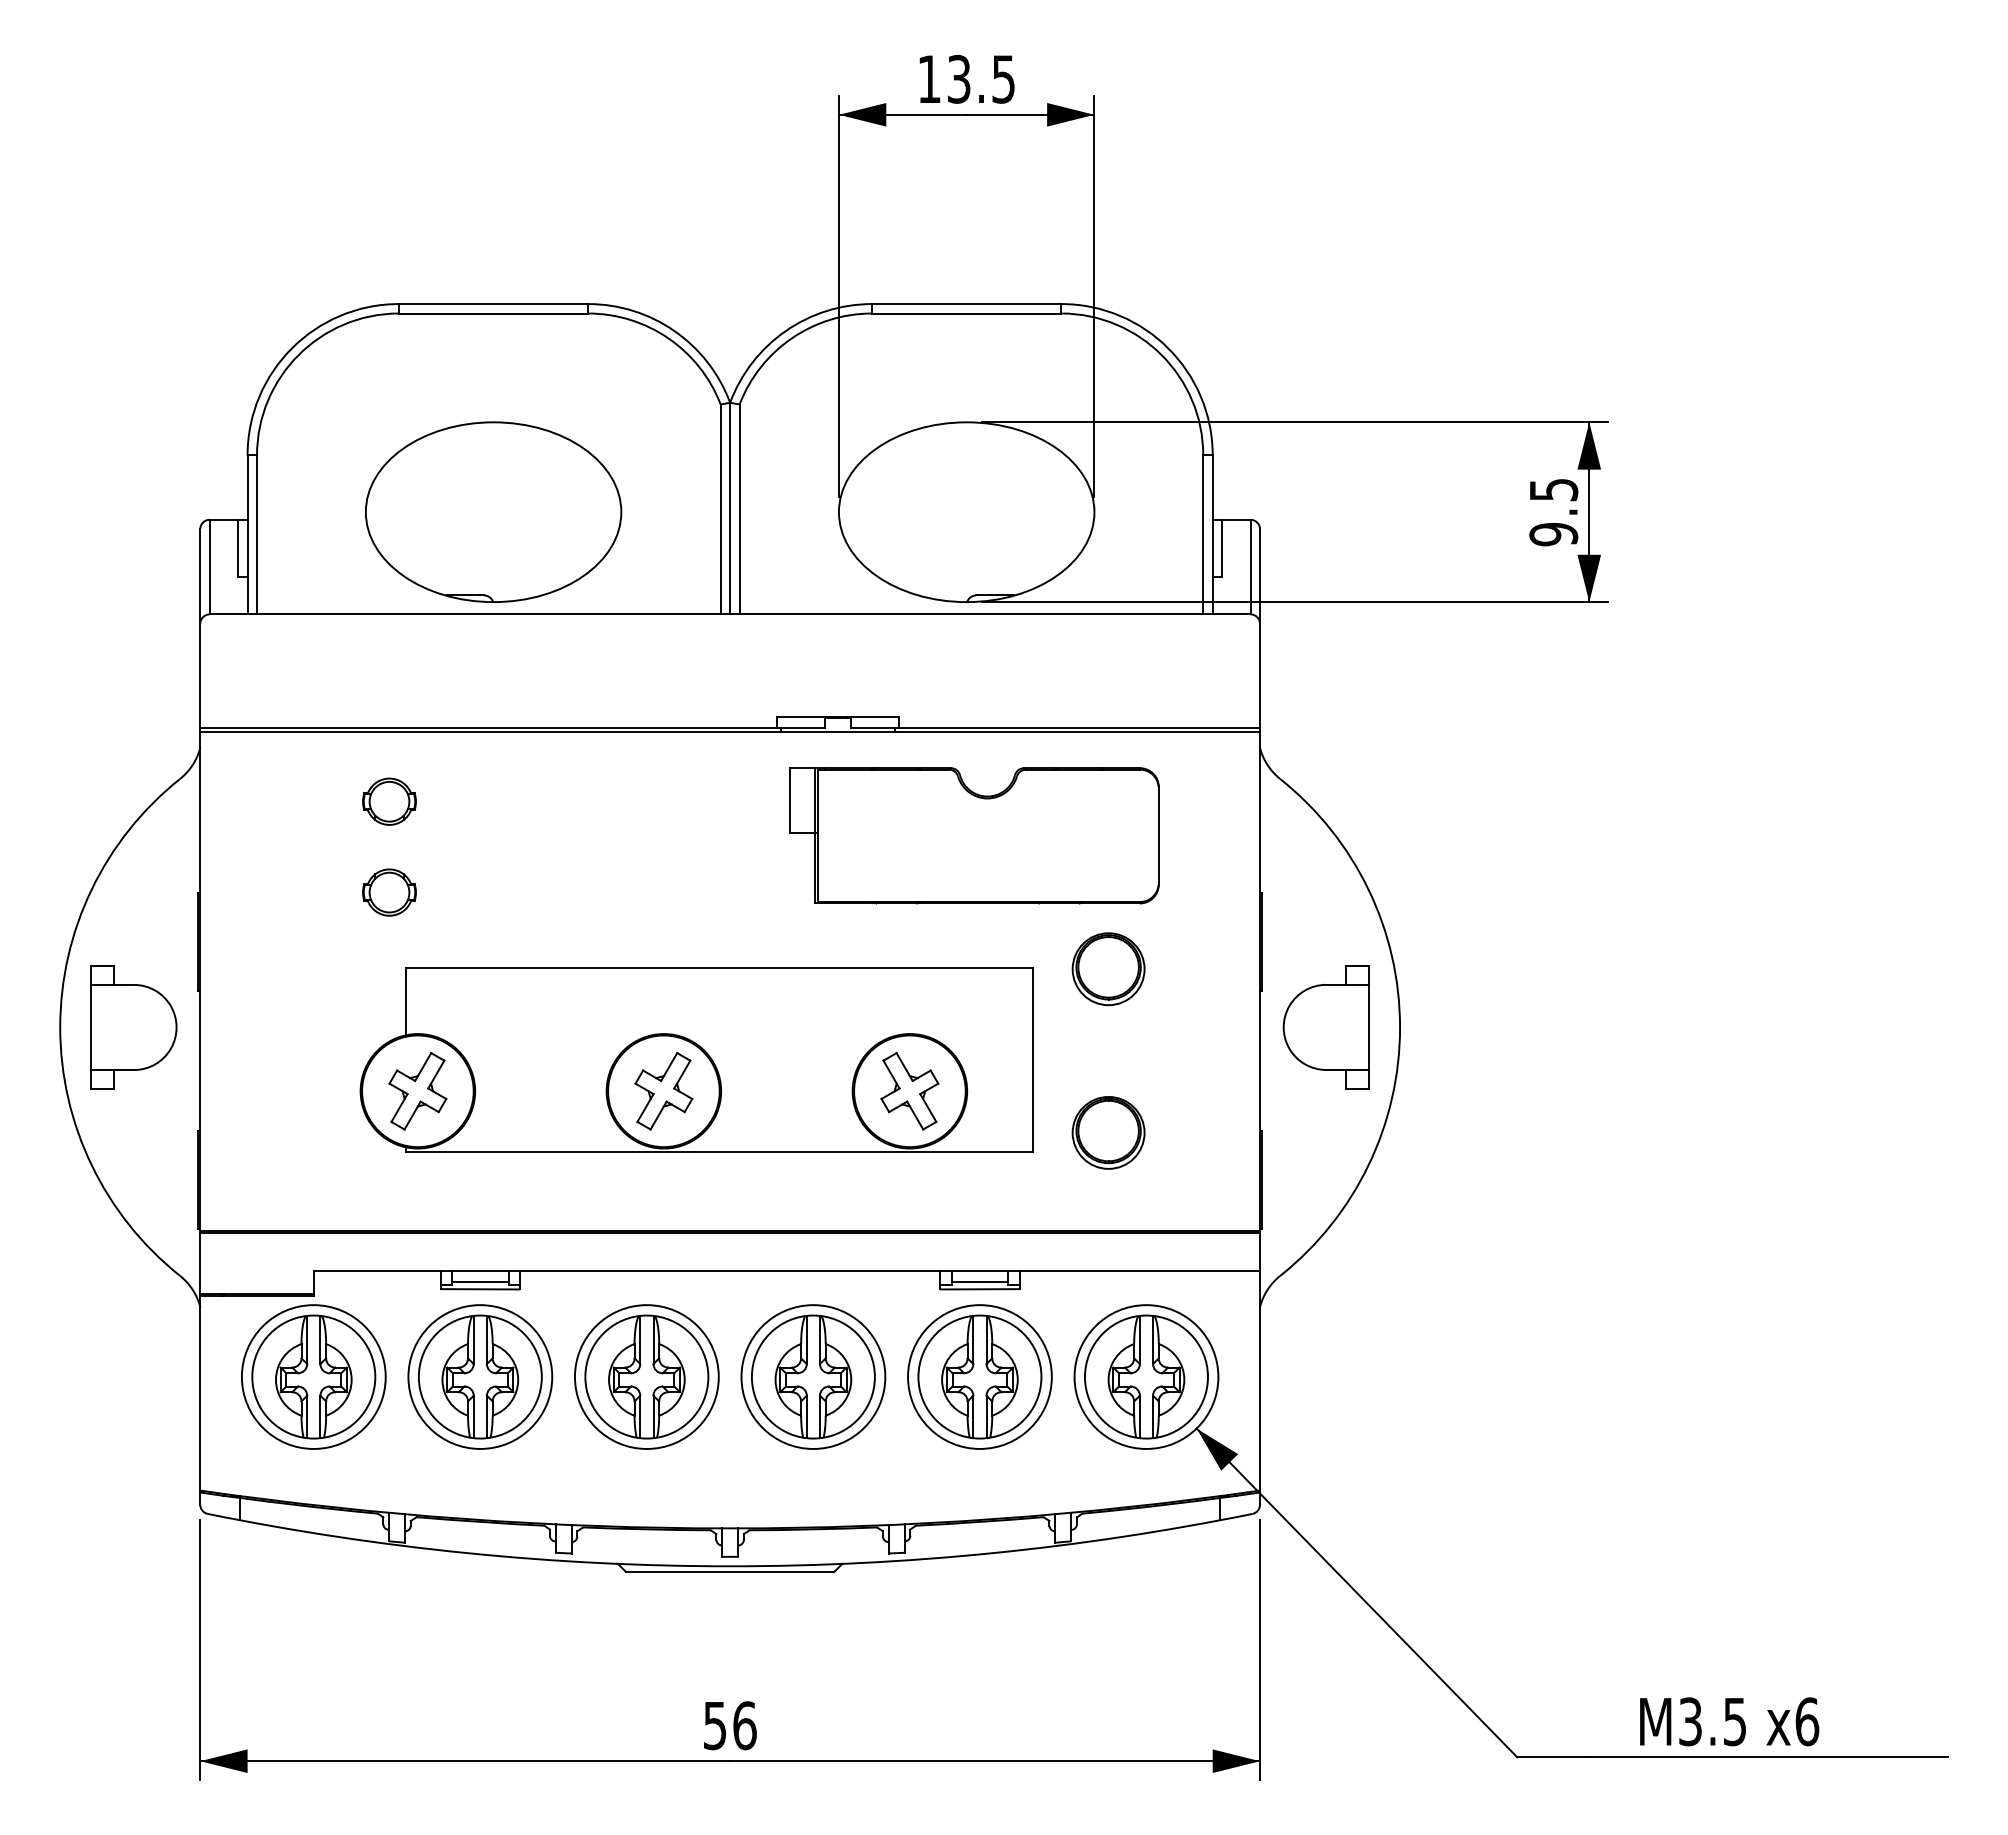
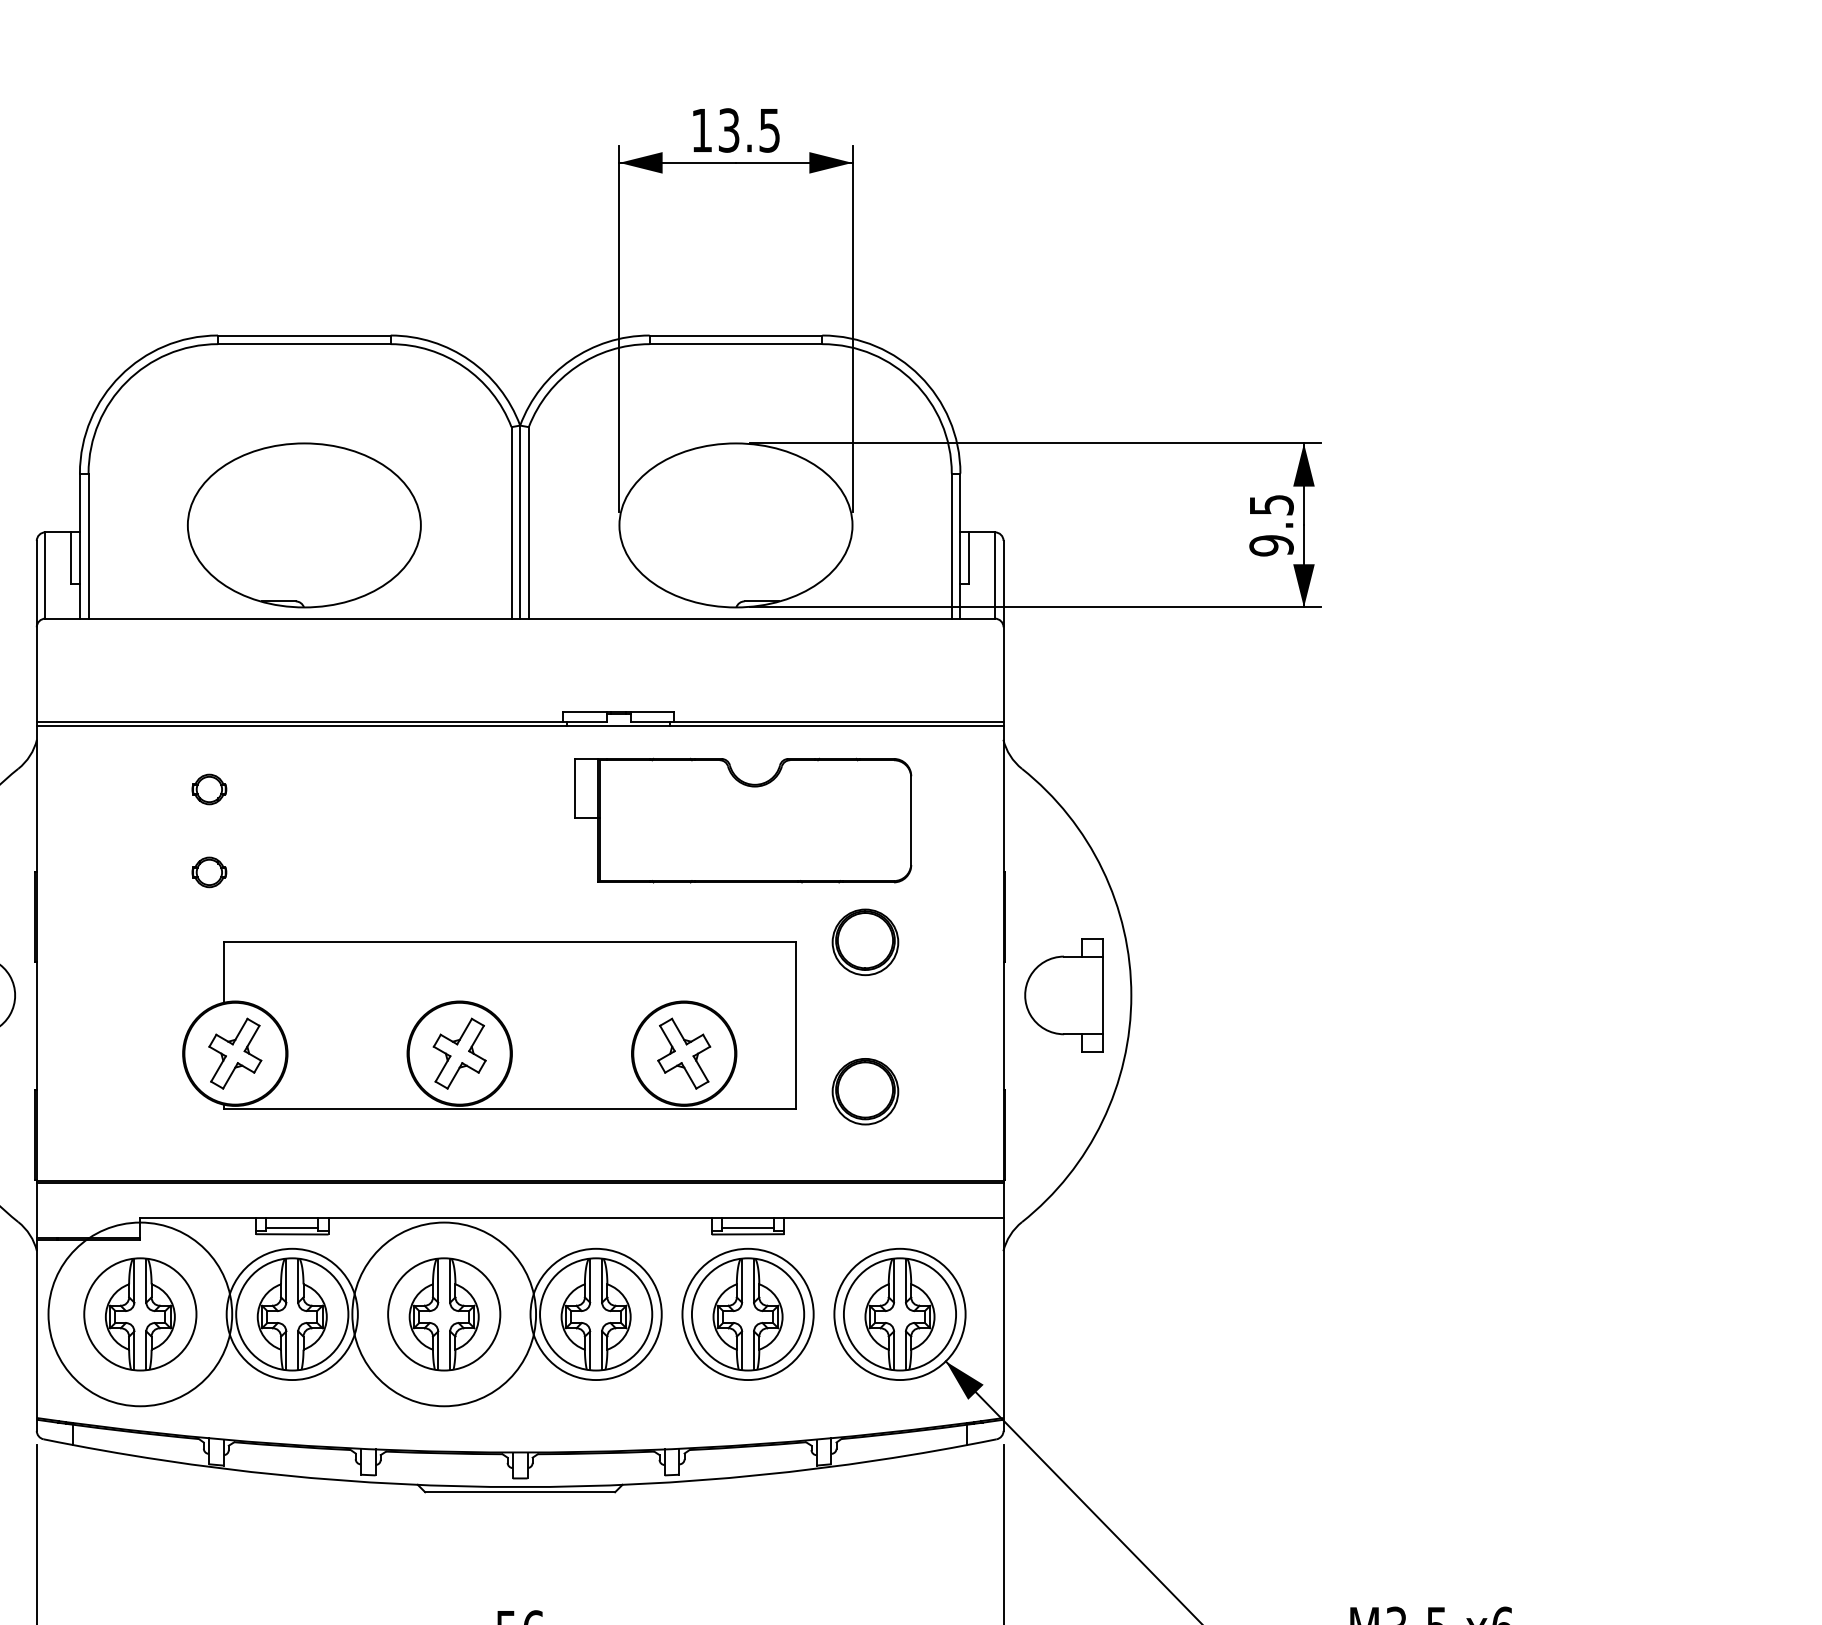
part: (389, 801) -> (209, 789), size x0.7
part: (389, 892) -> (209, 872), size x0.7
circle: (313, 1376) -> (140, 1313), size x1.4
circle: (646, 1376) -> (443, 1313), size x1.4

